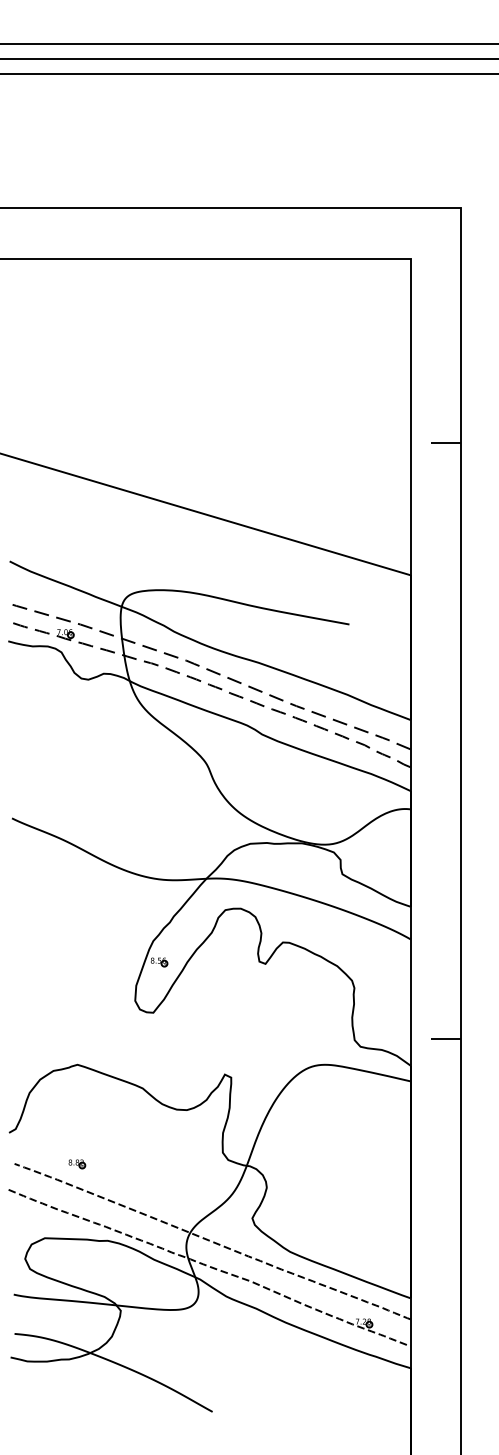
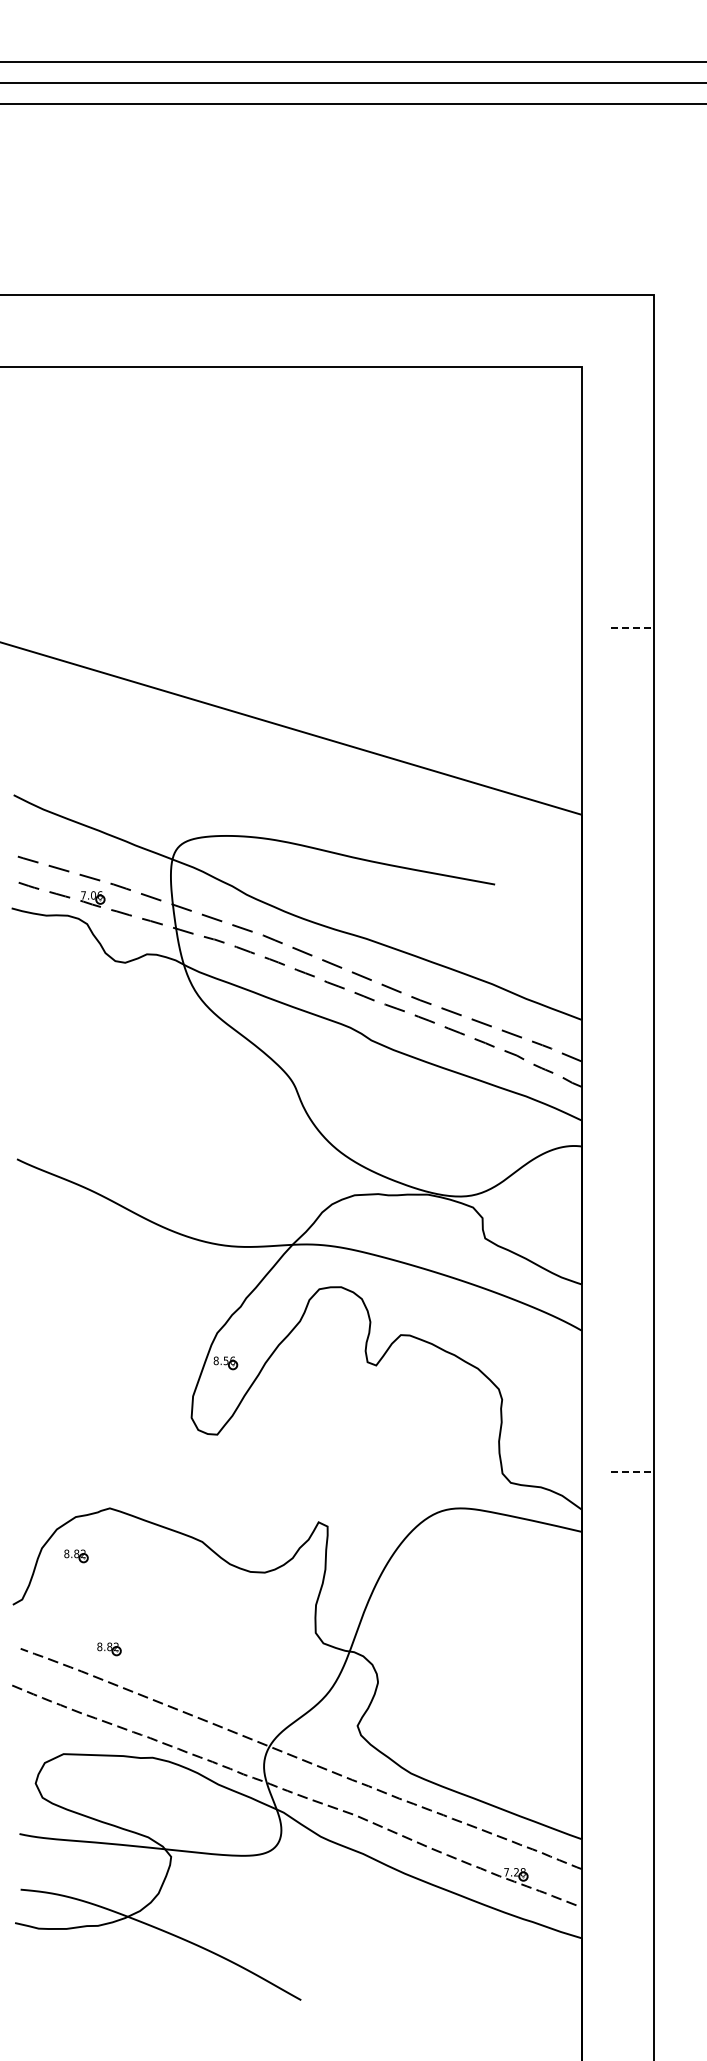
line: (446, 443) -> (632, 627), solid -> dashed
line: (446, 1039) -> (632, 1472), solid -> dashed
part: (53, 1098) -> (76, 1556), added

